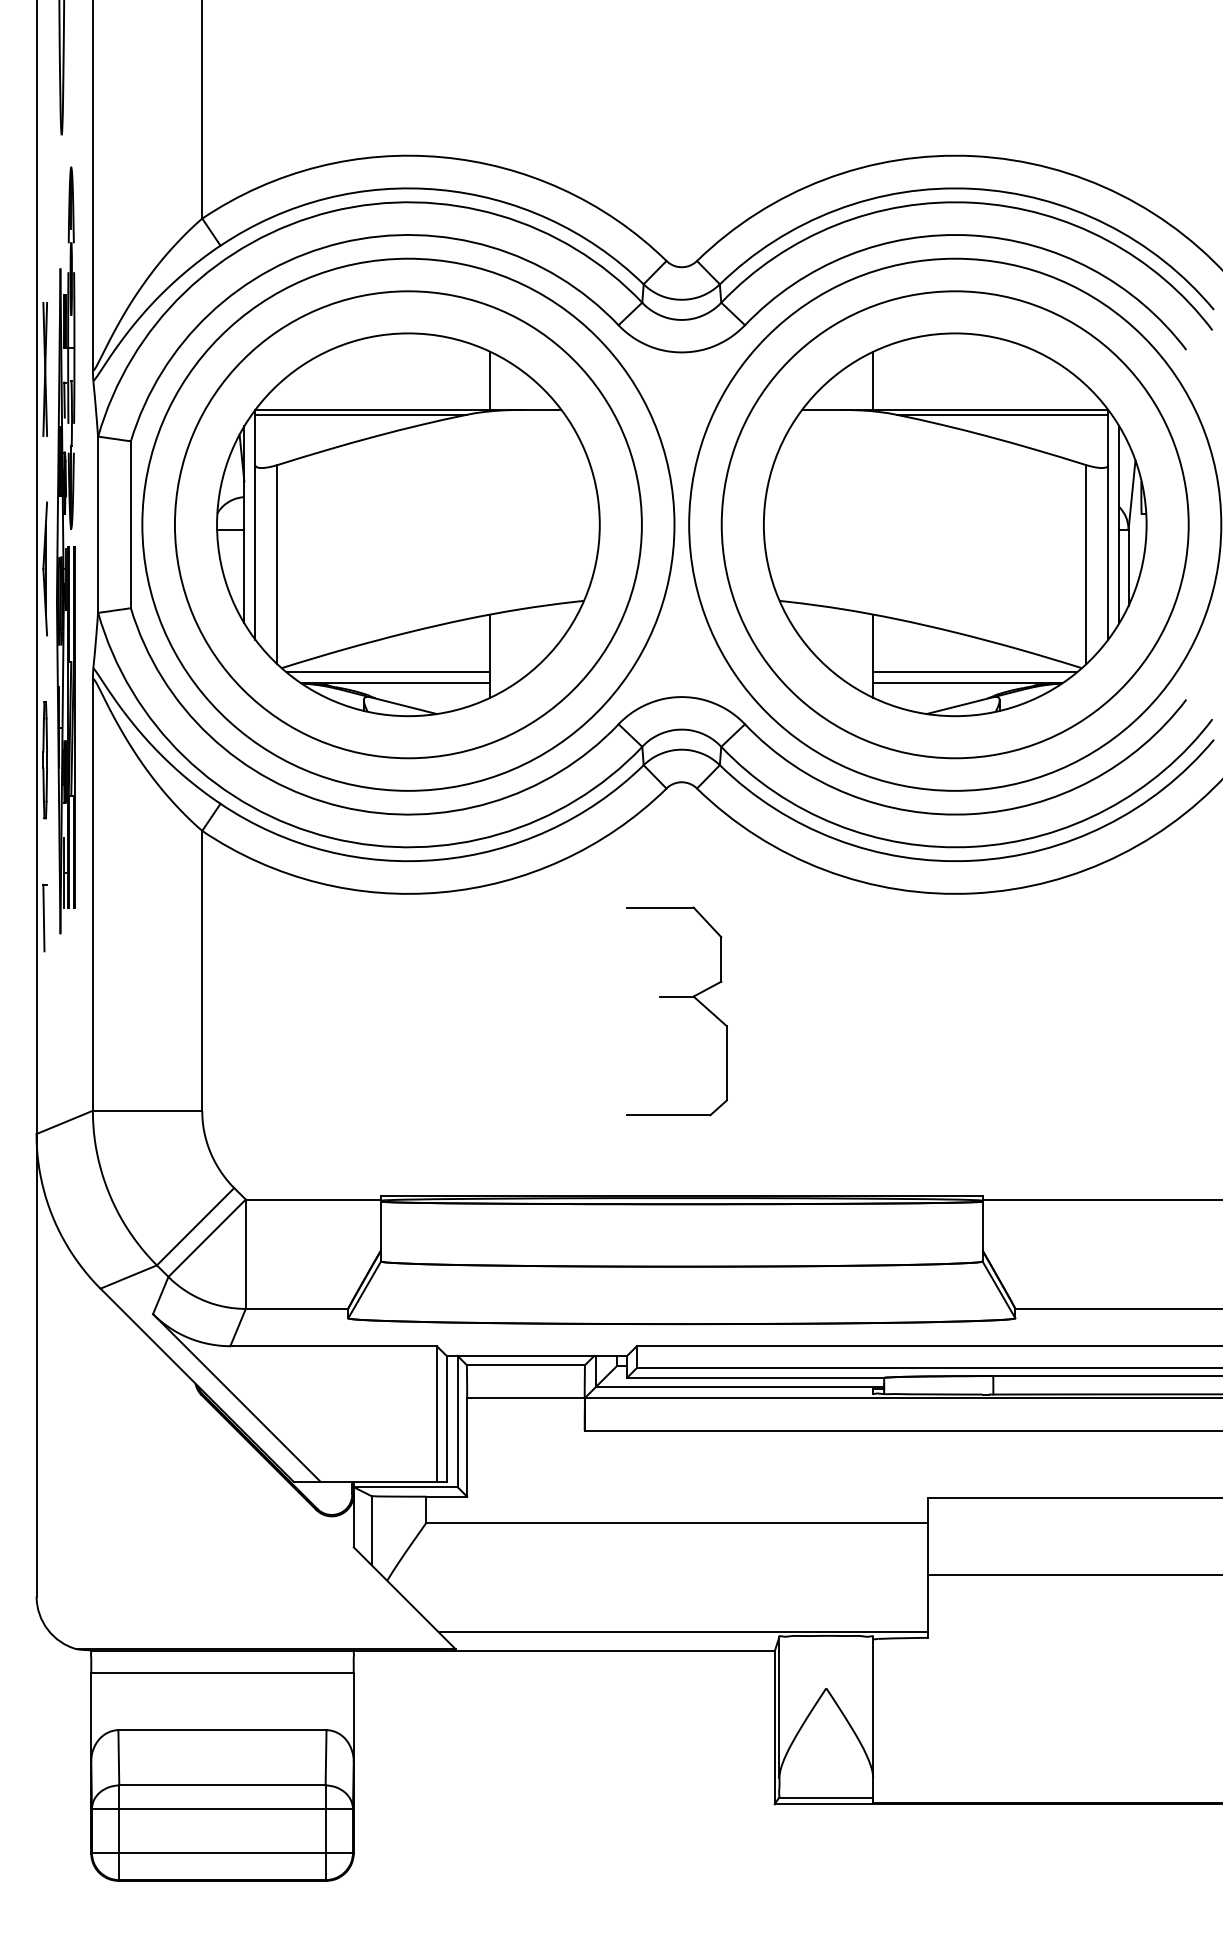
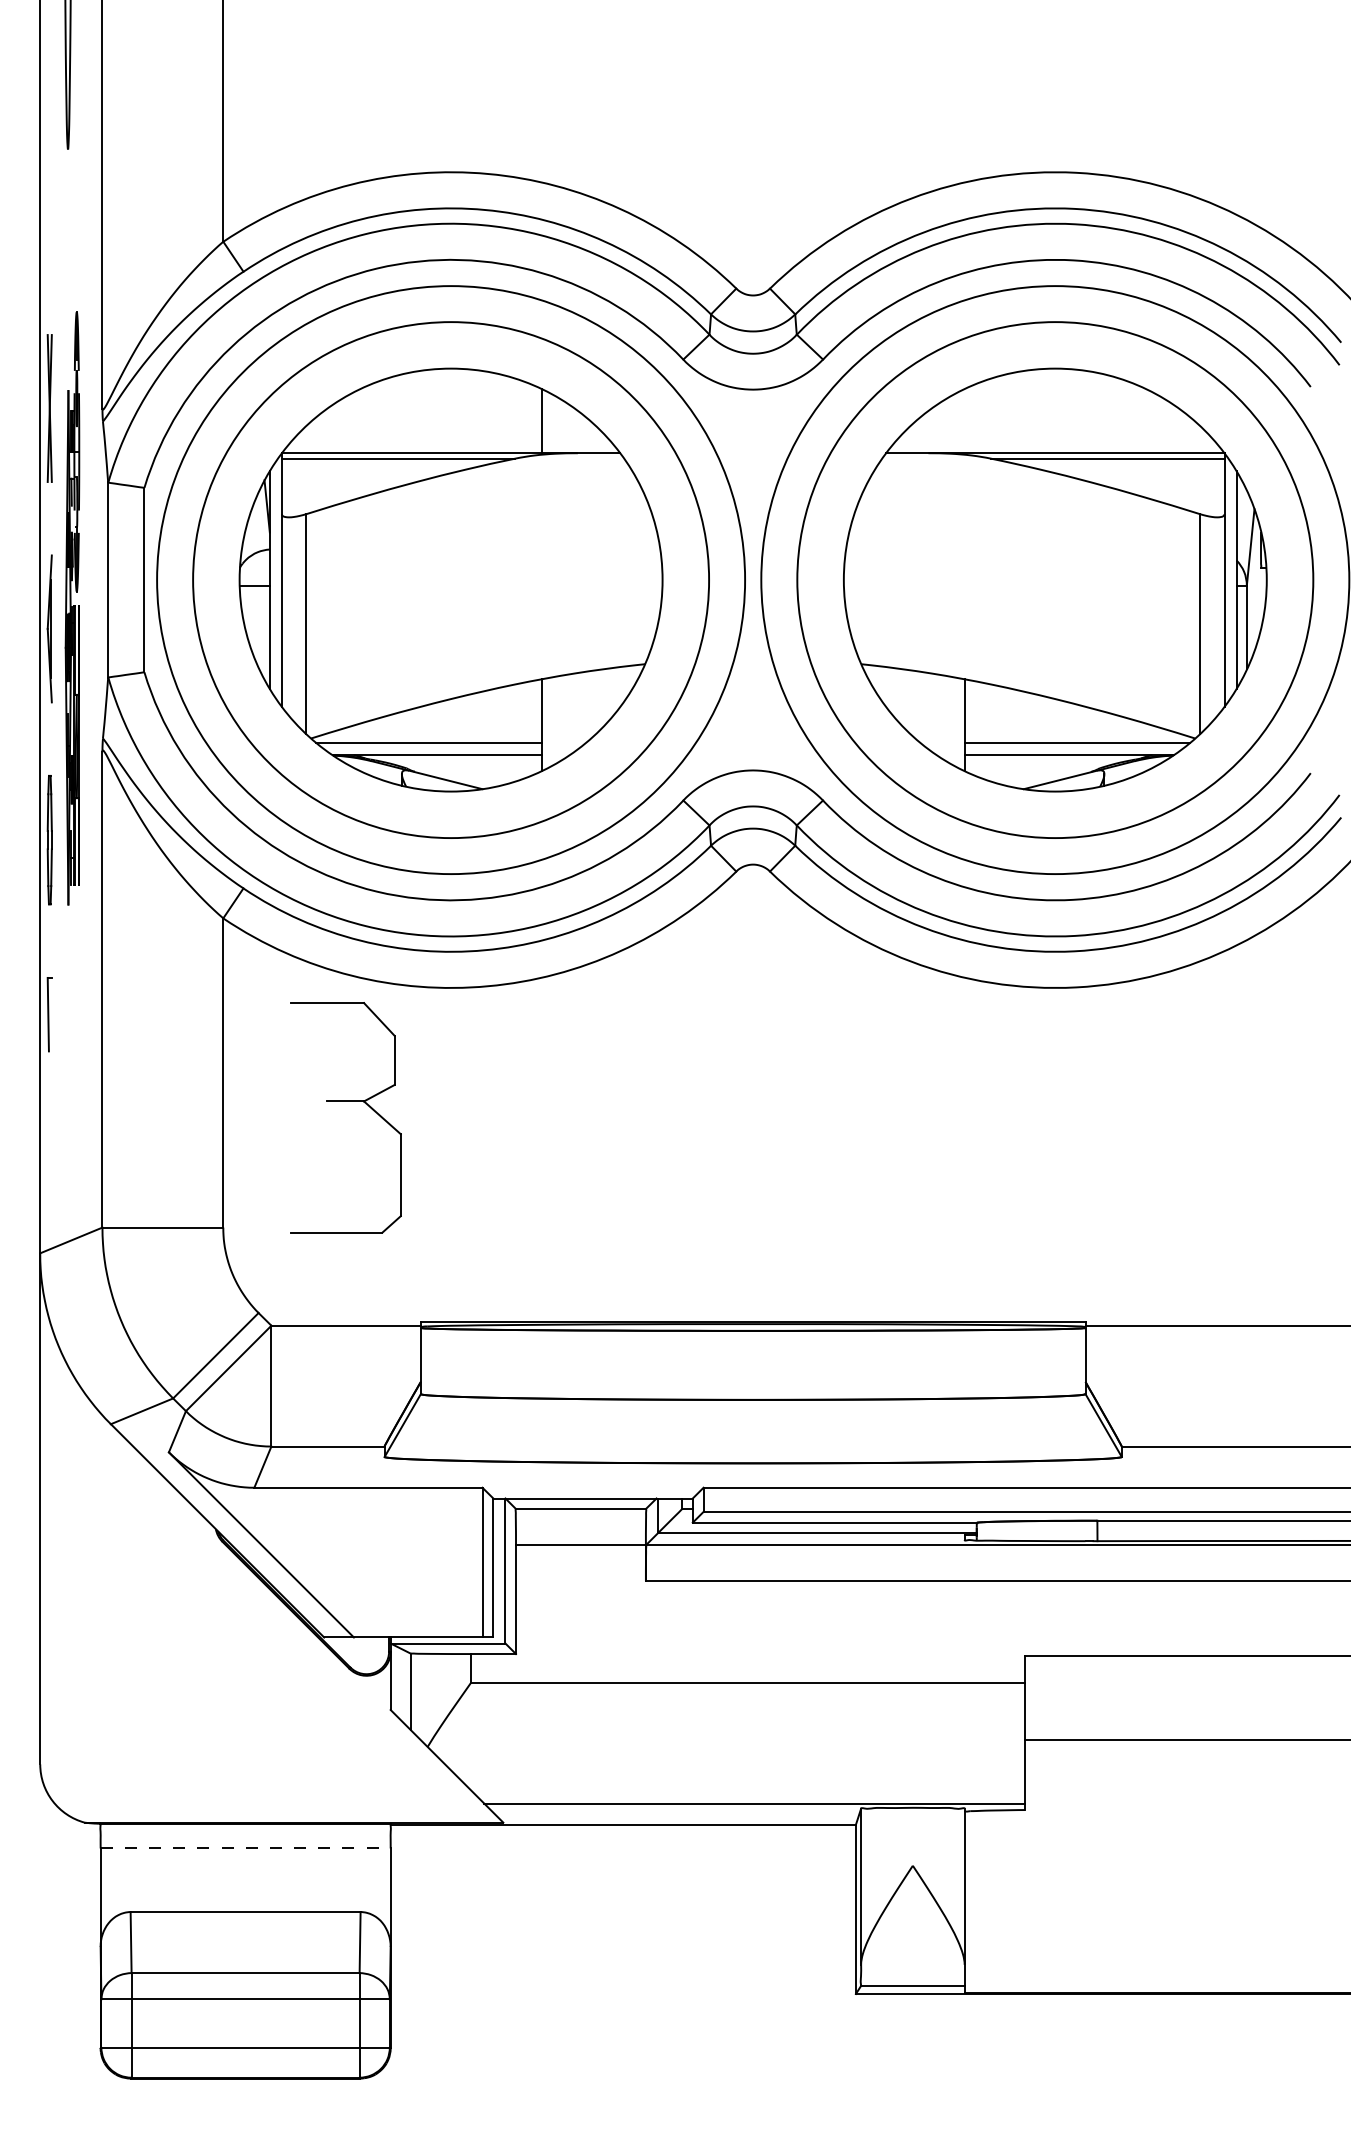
line: (873, 380) -> (965, 420), removed
part: (65, 550) -> (72, 608), size x0.7
part: (676, 997) -> (345, 1102), moved
line: (223, 1672) -> (246, 1848), solid -> dashed

